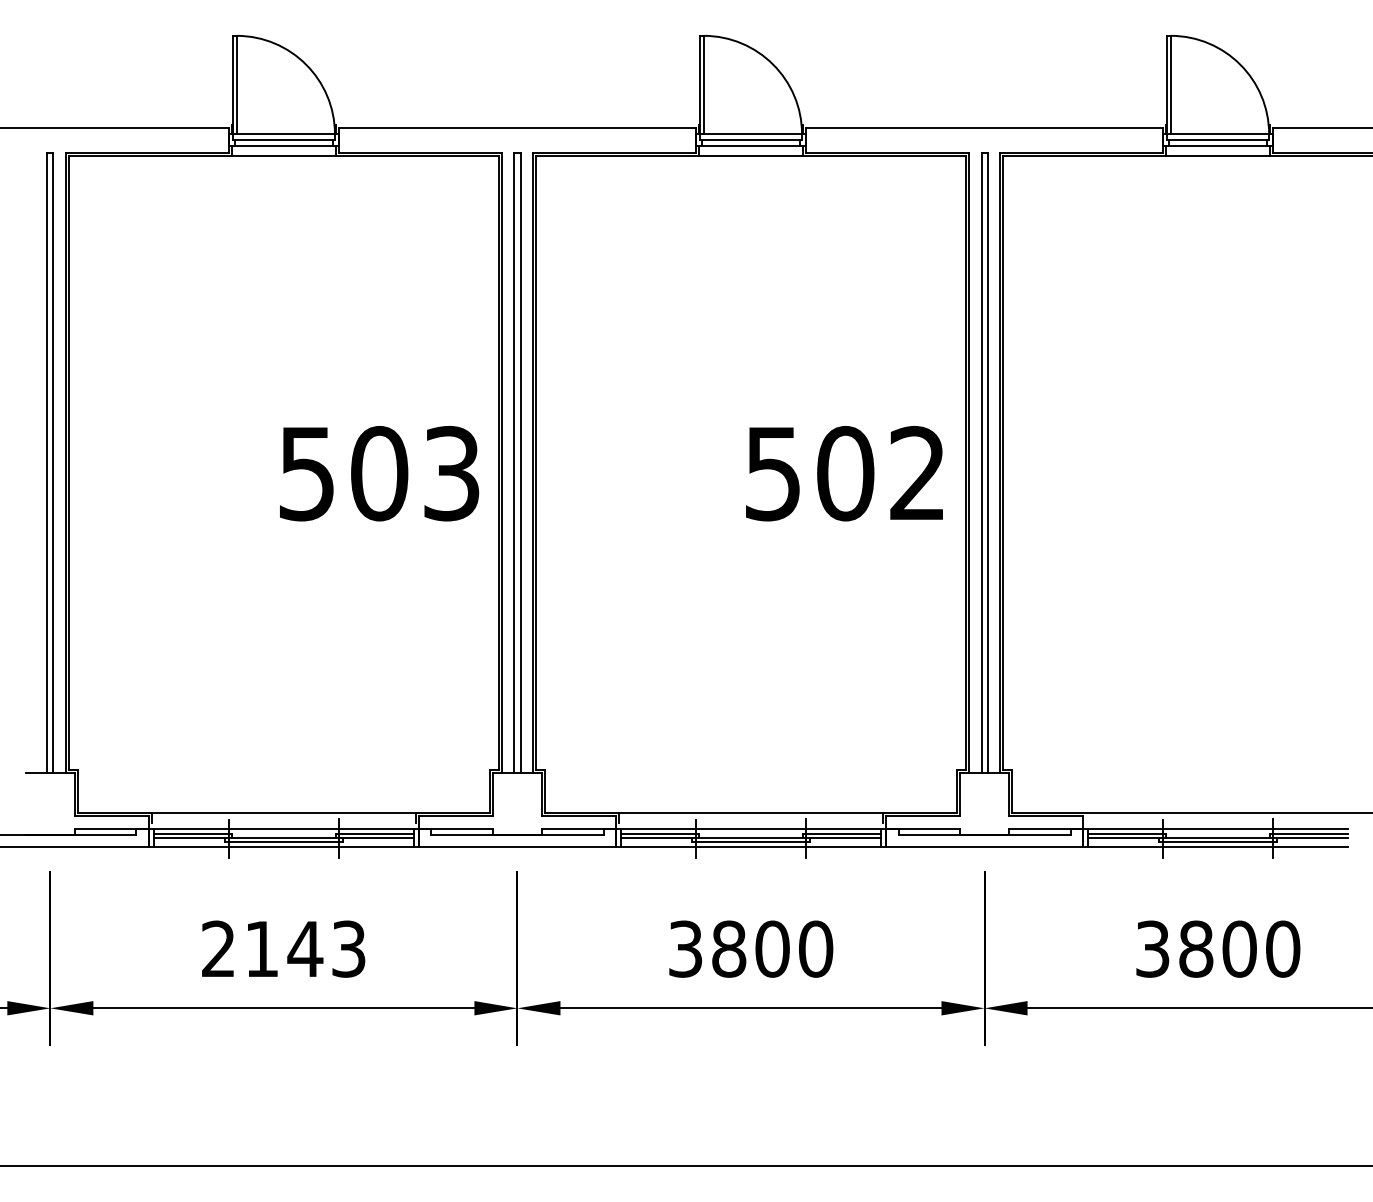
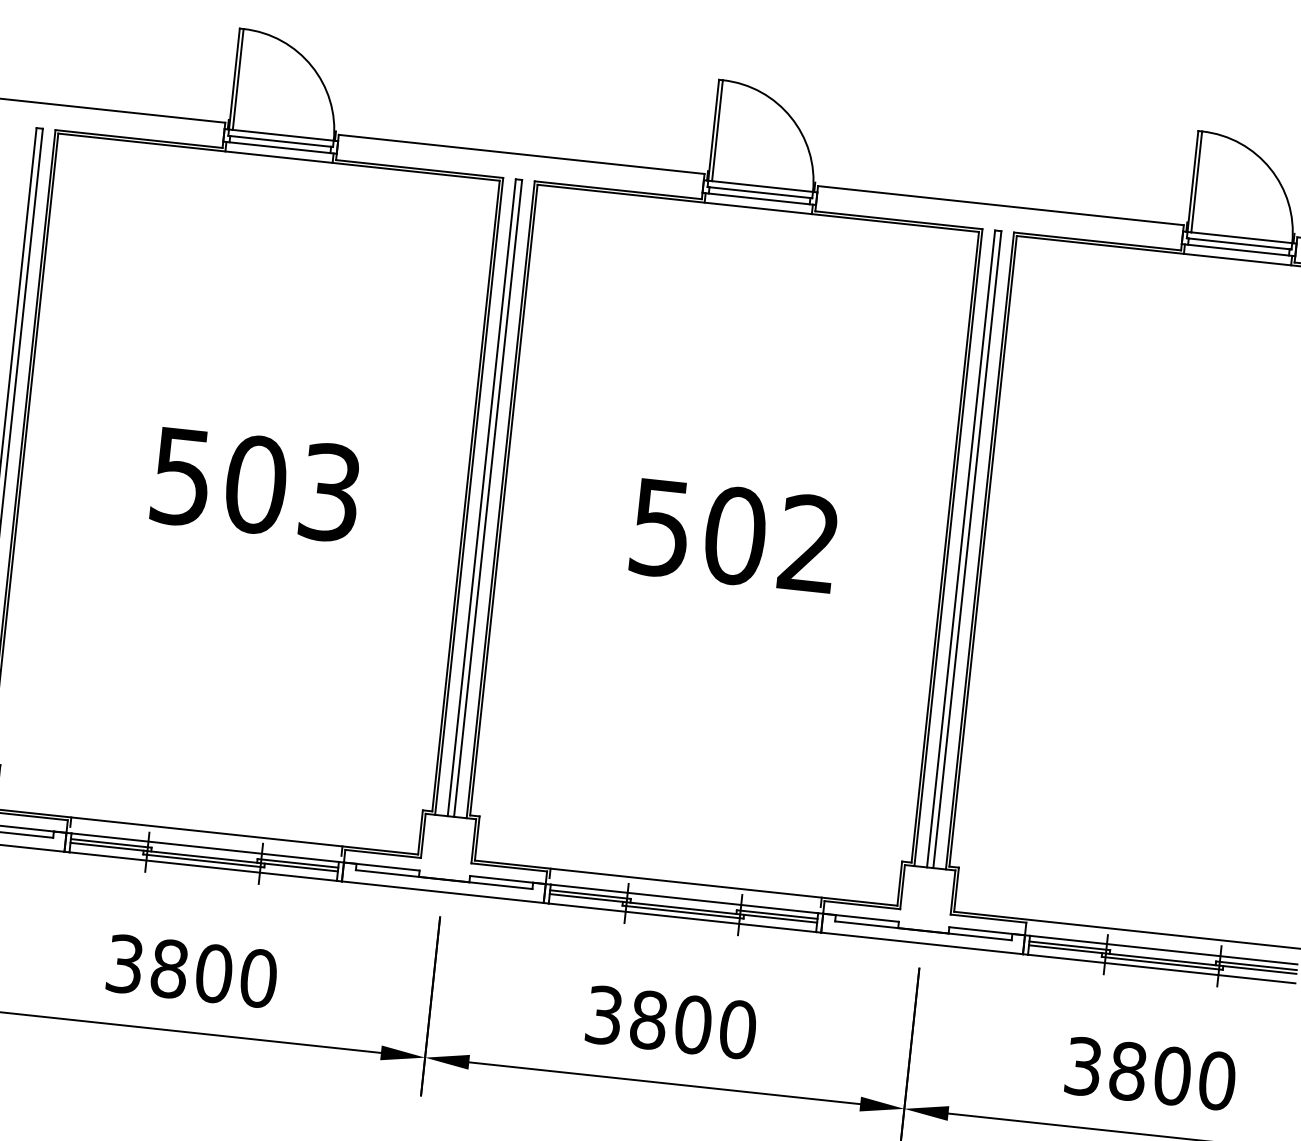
text: (379, 473) -> (256, 484), moved
text: (844, 473) -> (734, 535), moved
text: (284, 948) -> (192, 970), 2143 -> 3800

